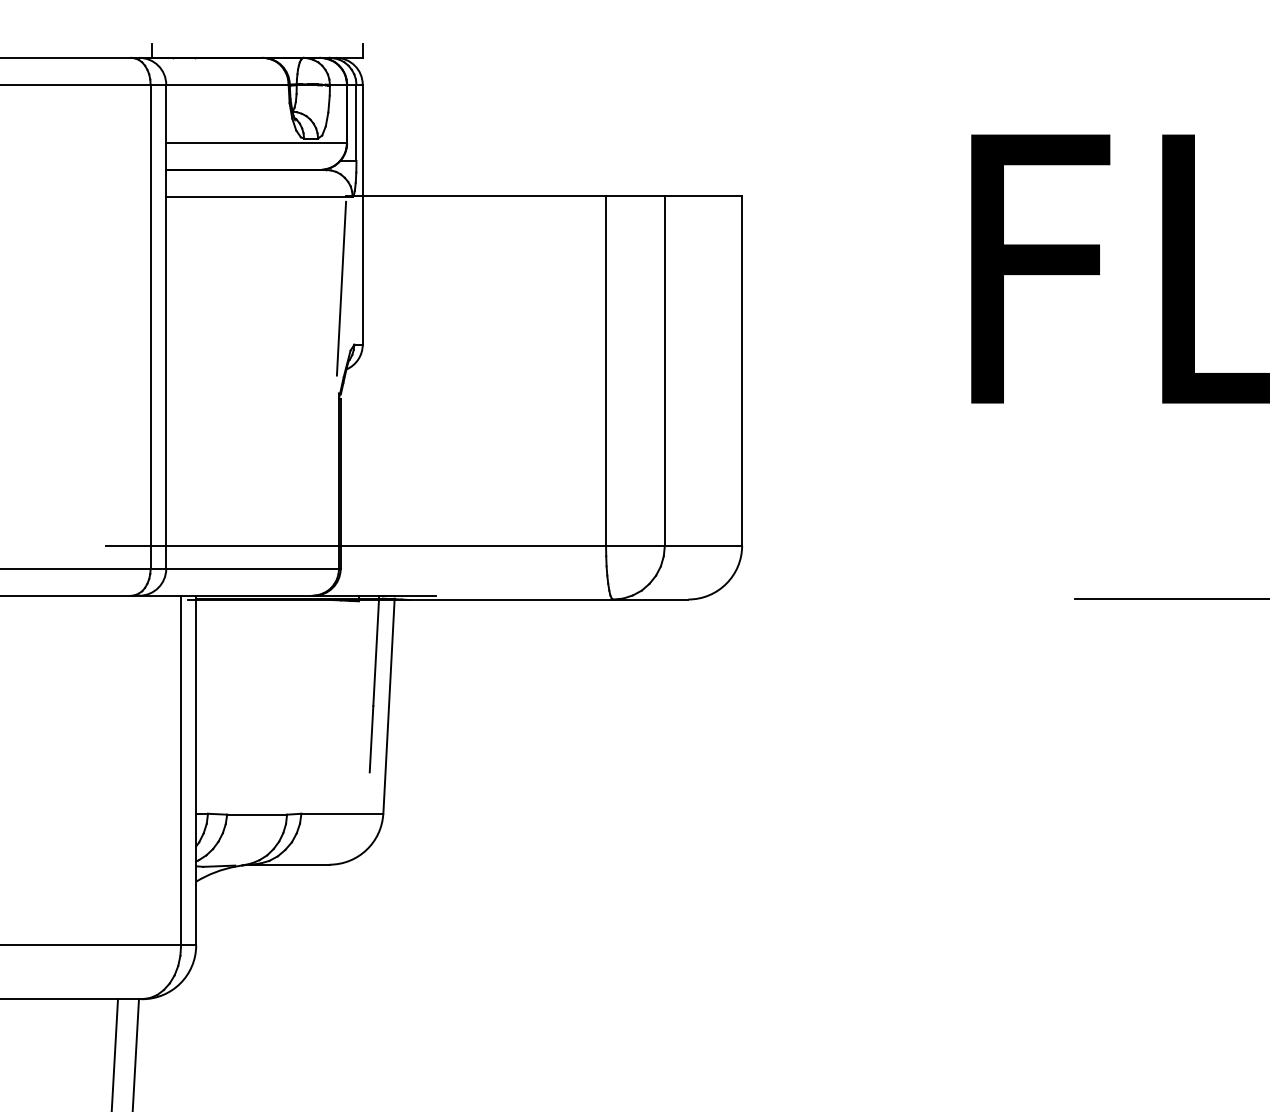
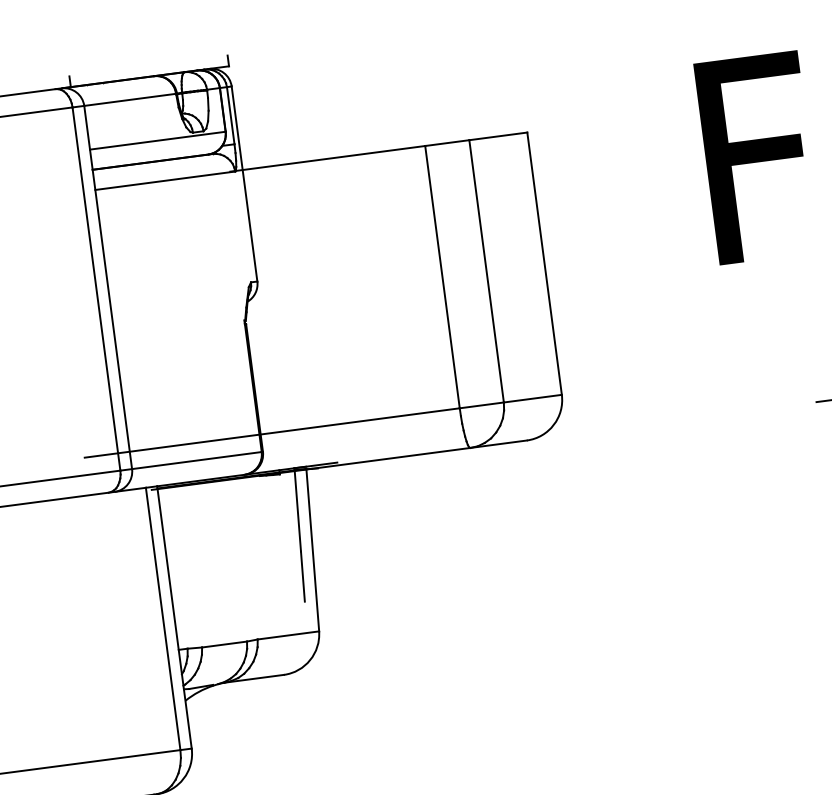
line: (341, 288) -> (235, 241), removed

